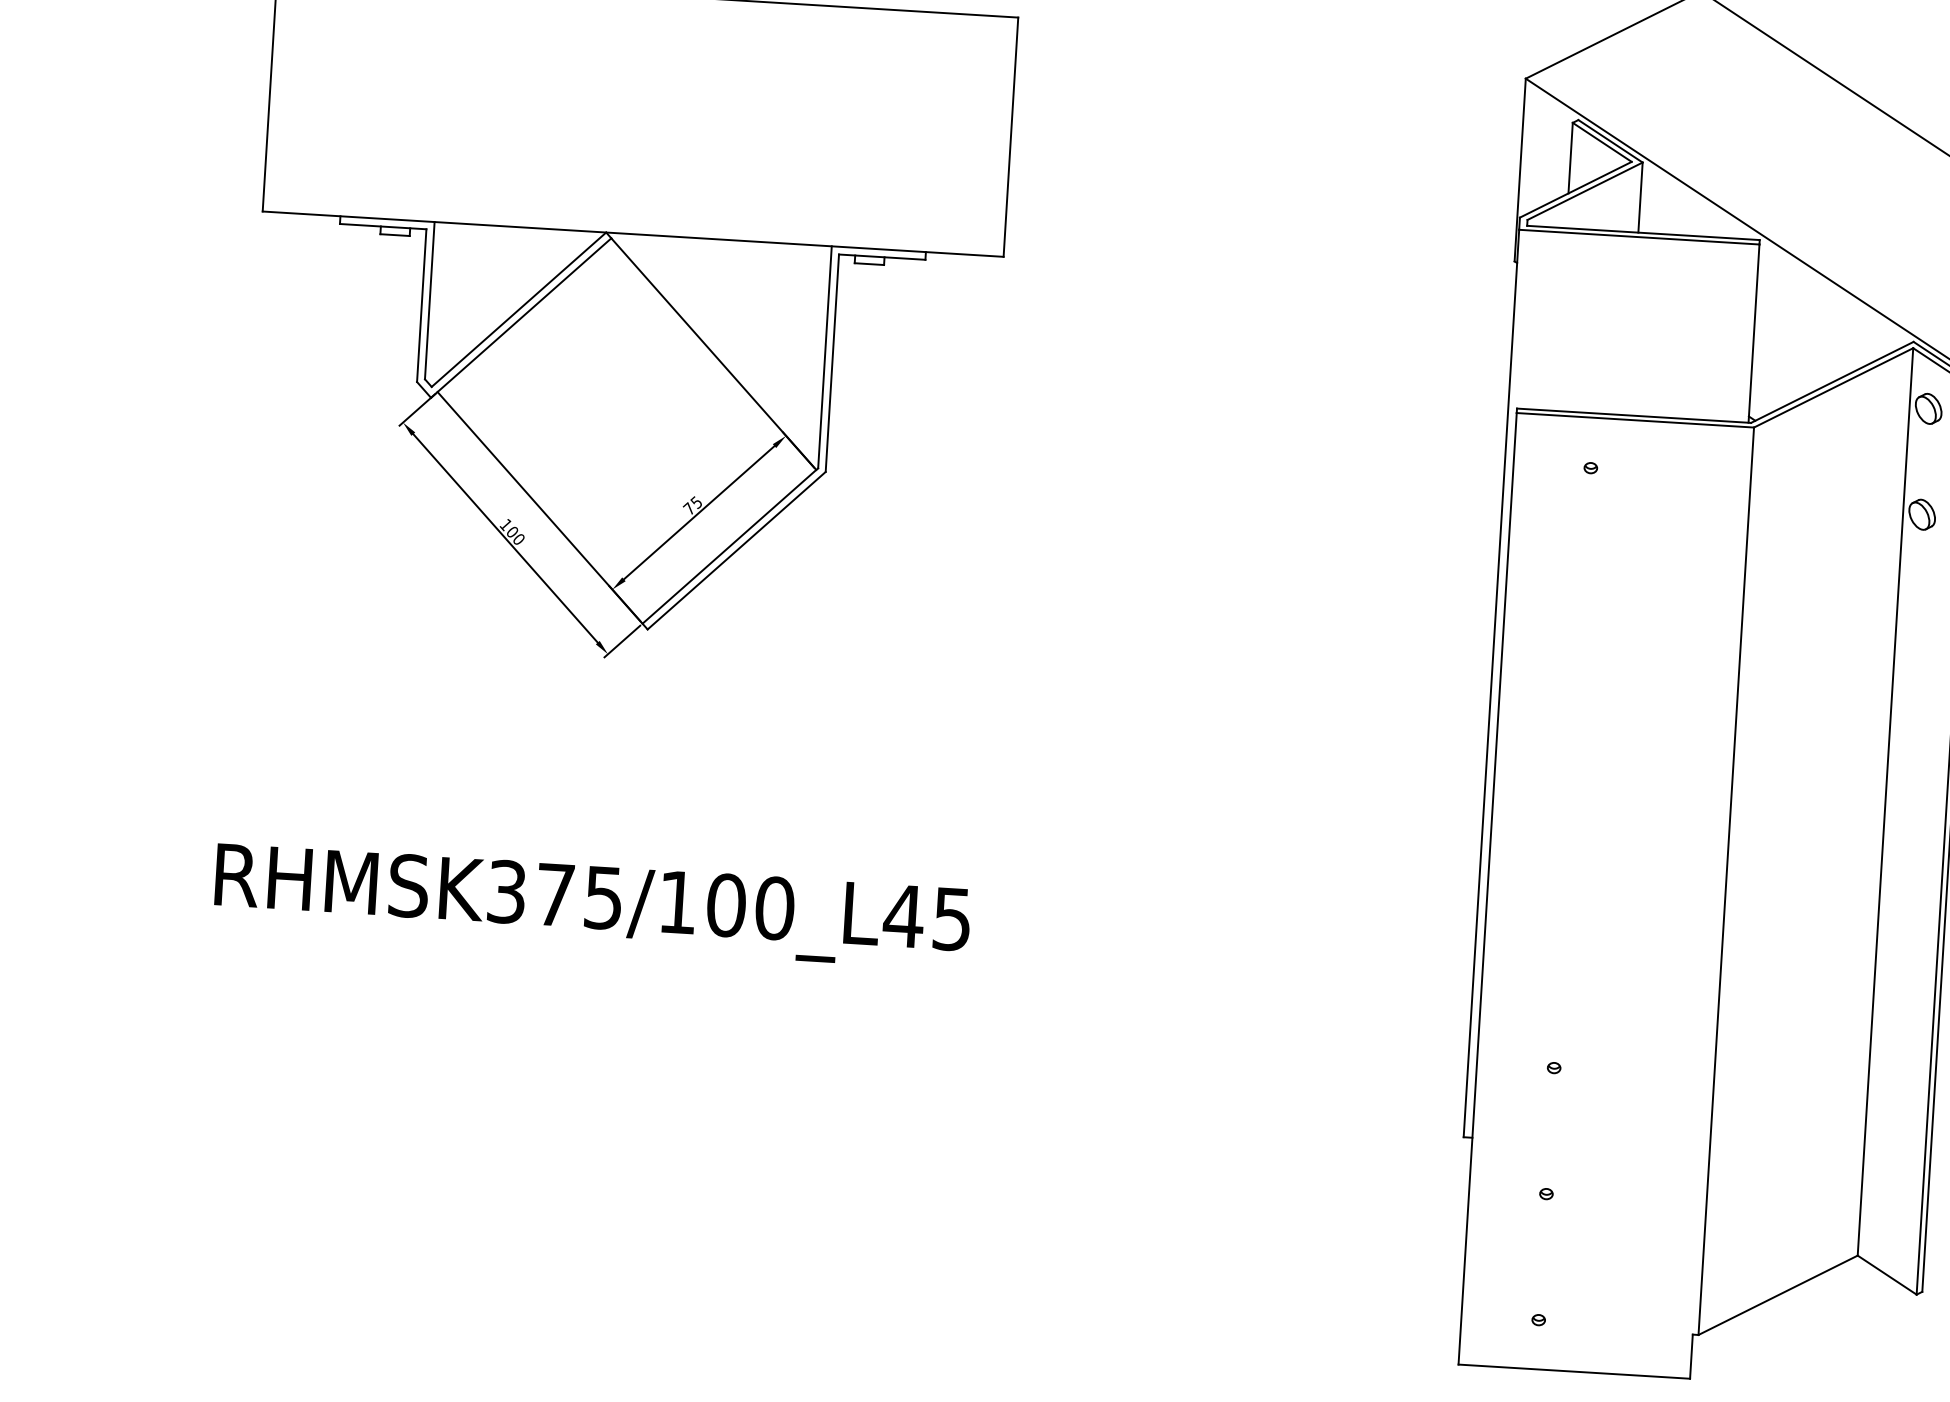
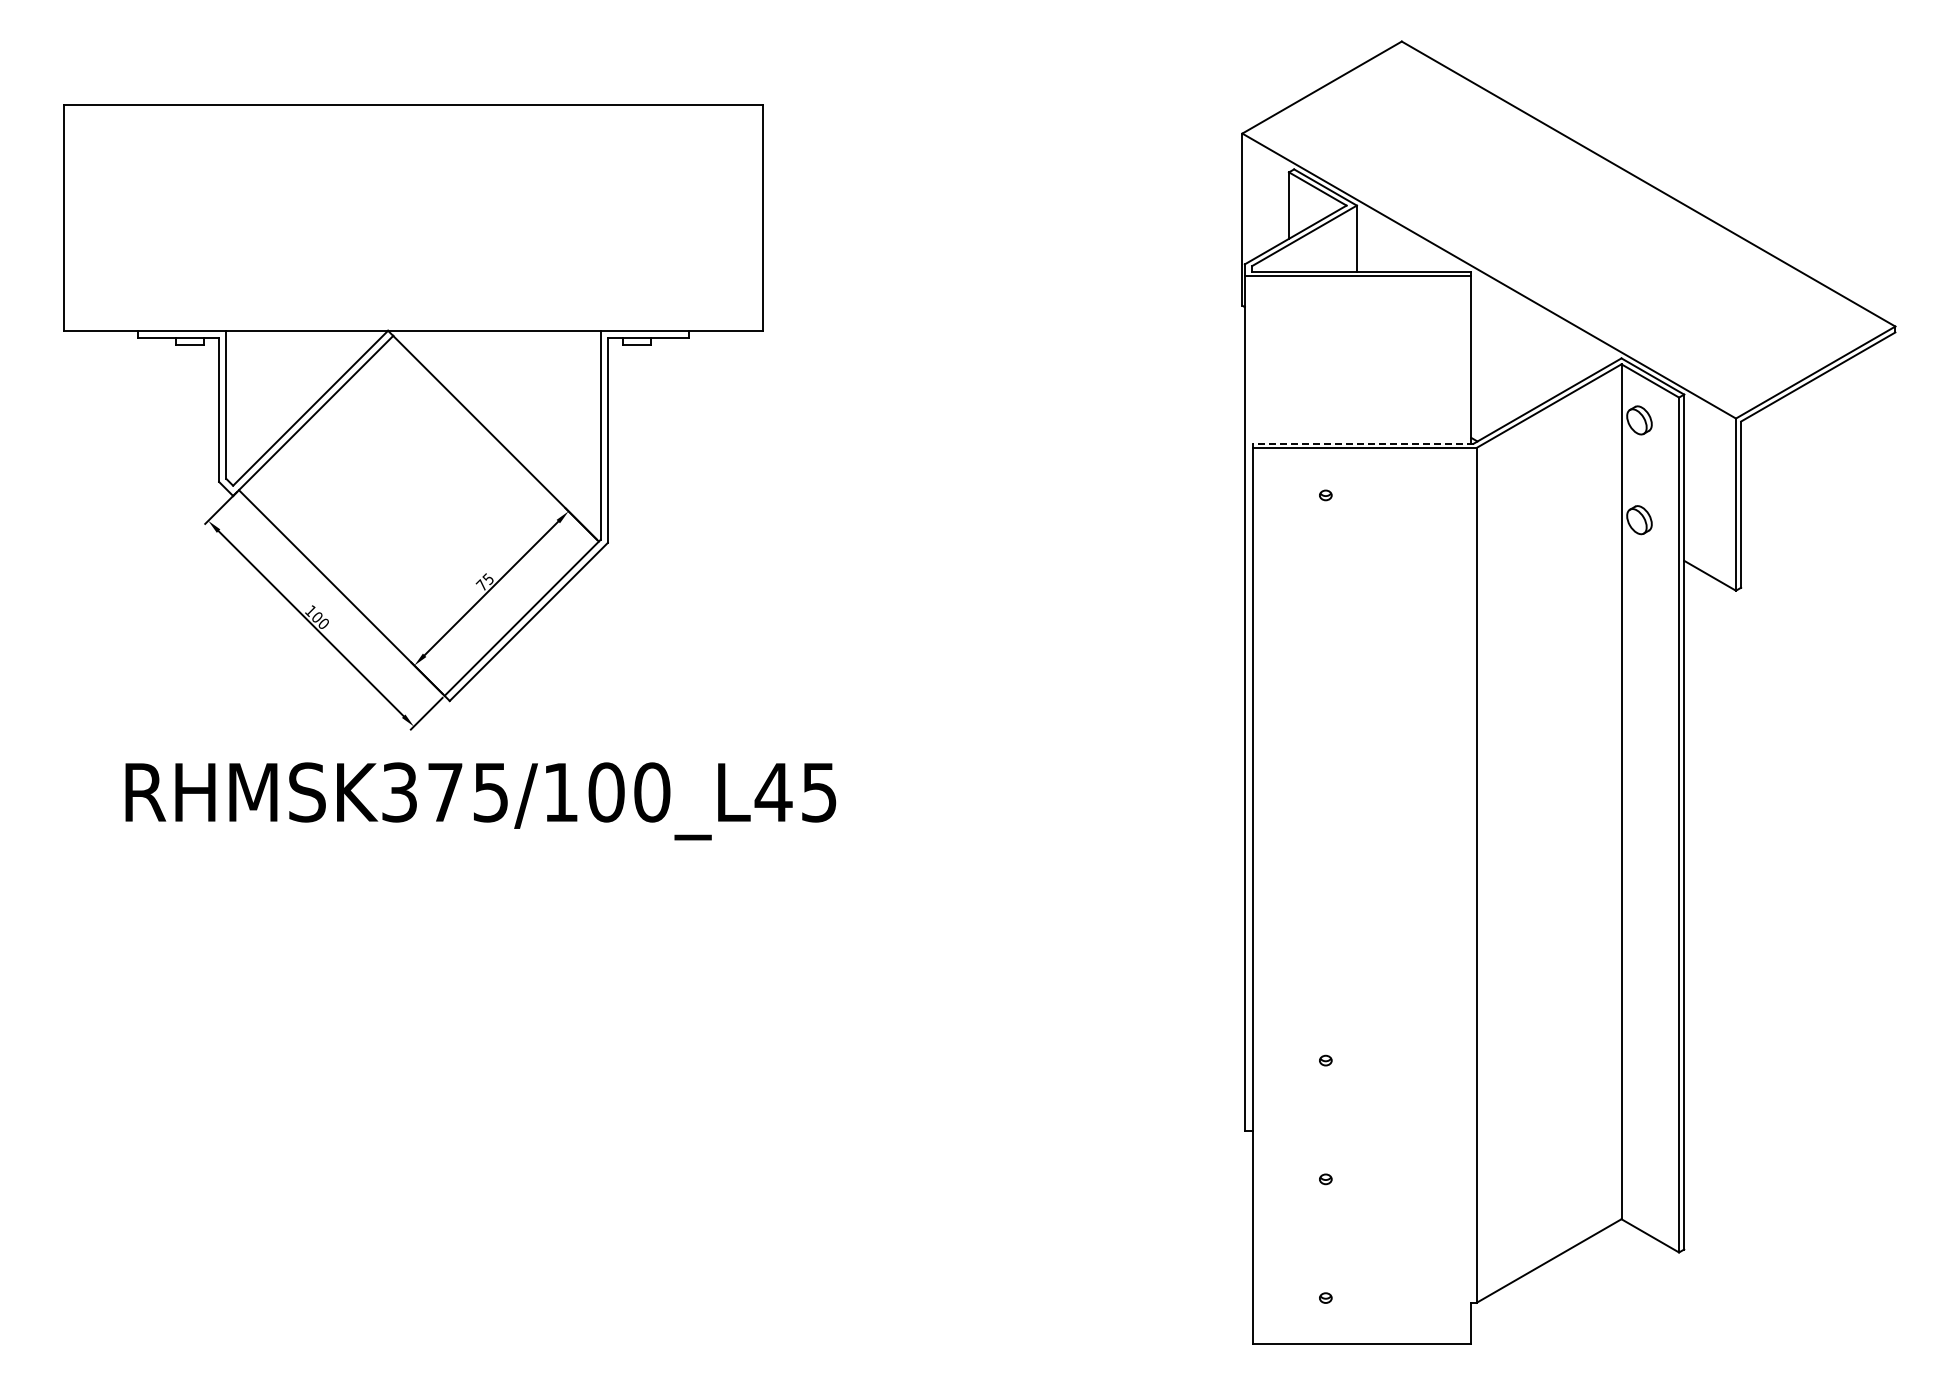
line: (1633, 415) -> (1362, 443), solid -> dashed
text: (592, 906) -> (480, 801), moved

